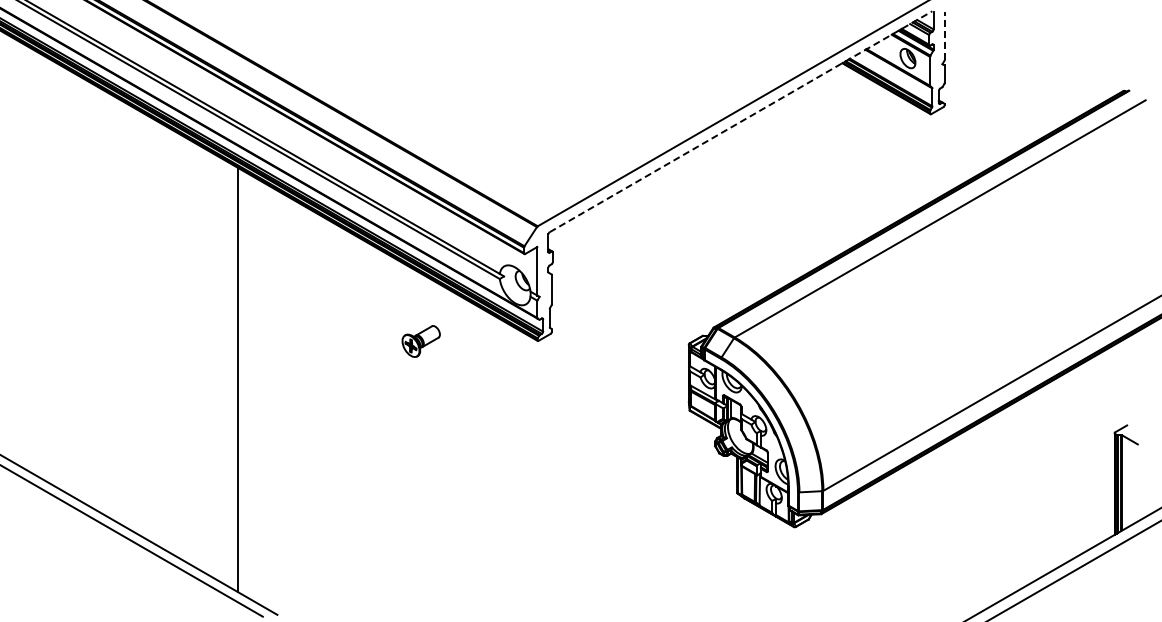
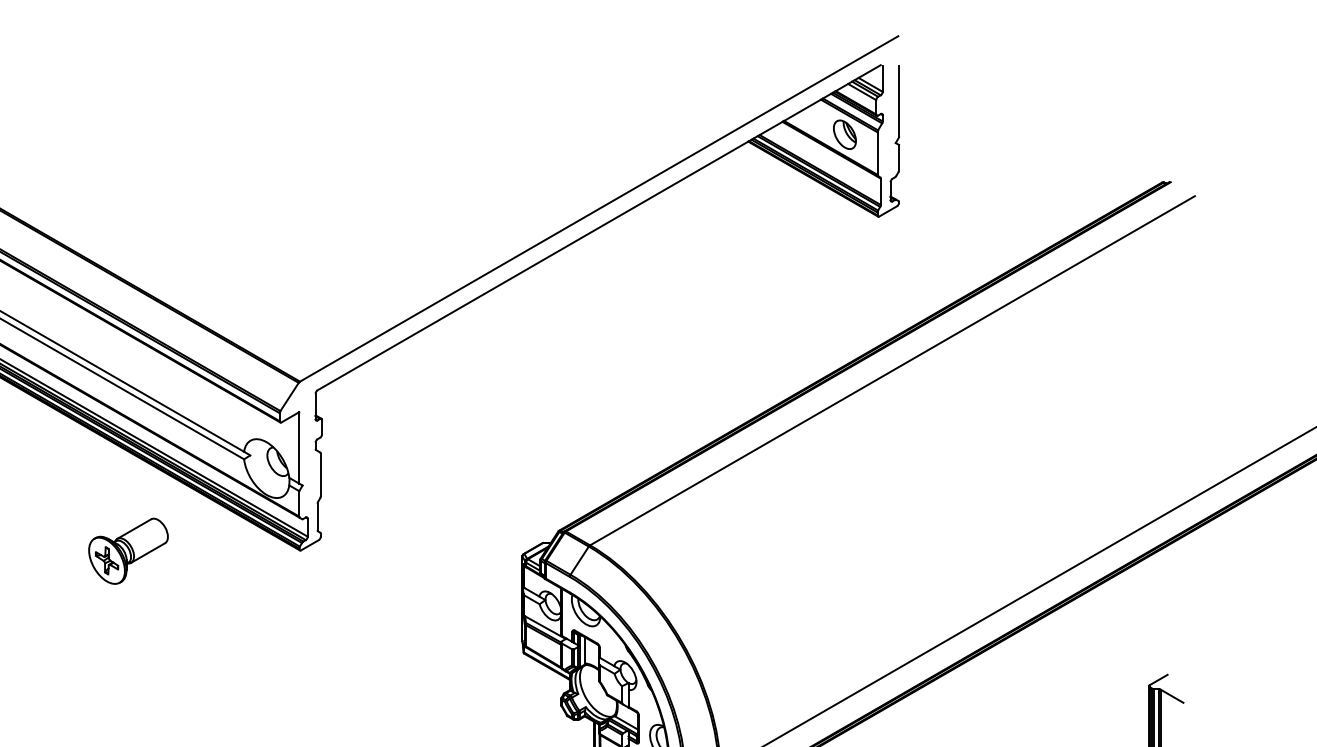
line: (944, 35) -> (898, 100), dashed -> solid
line: (741, 121) -> (599, 227), dashed -> solid
part: (420, 341) -> (127, 551), size x1.43

